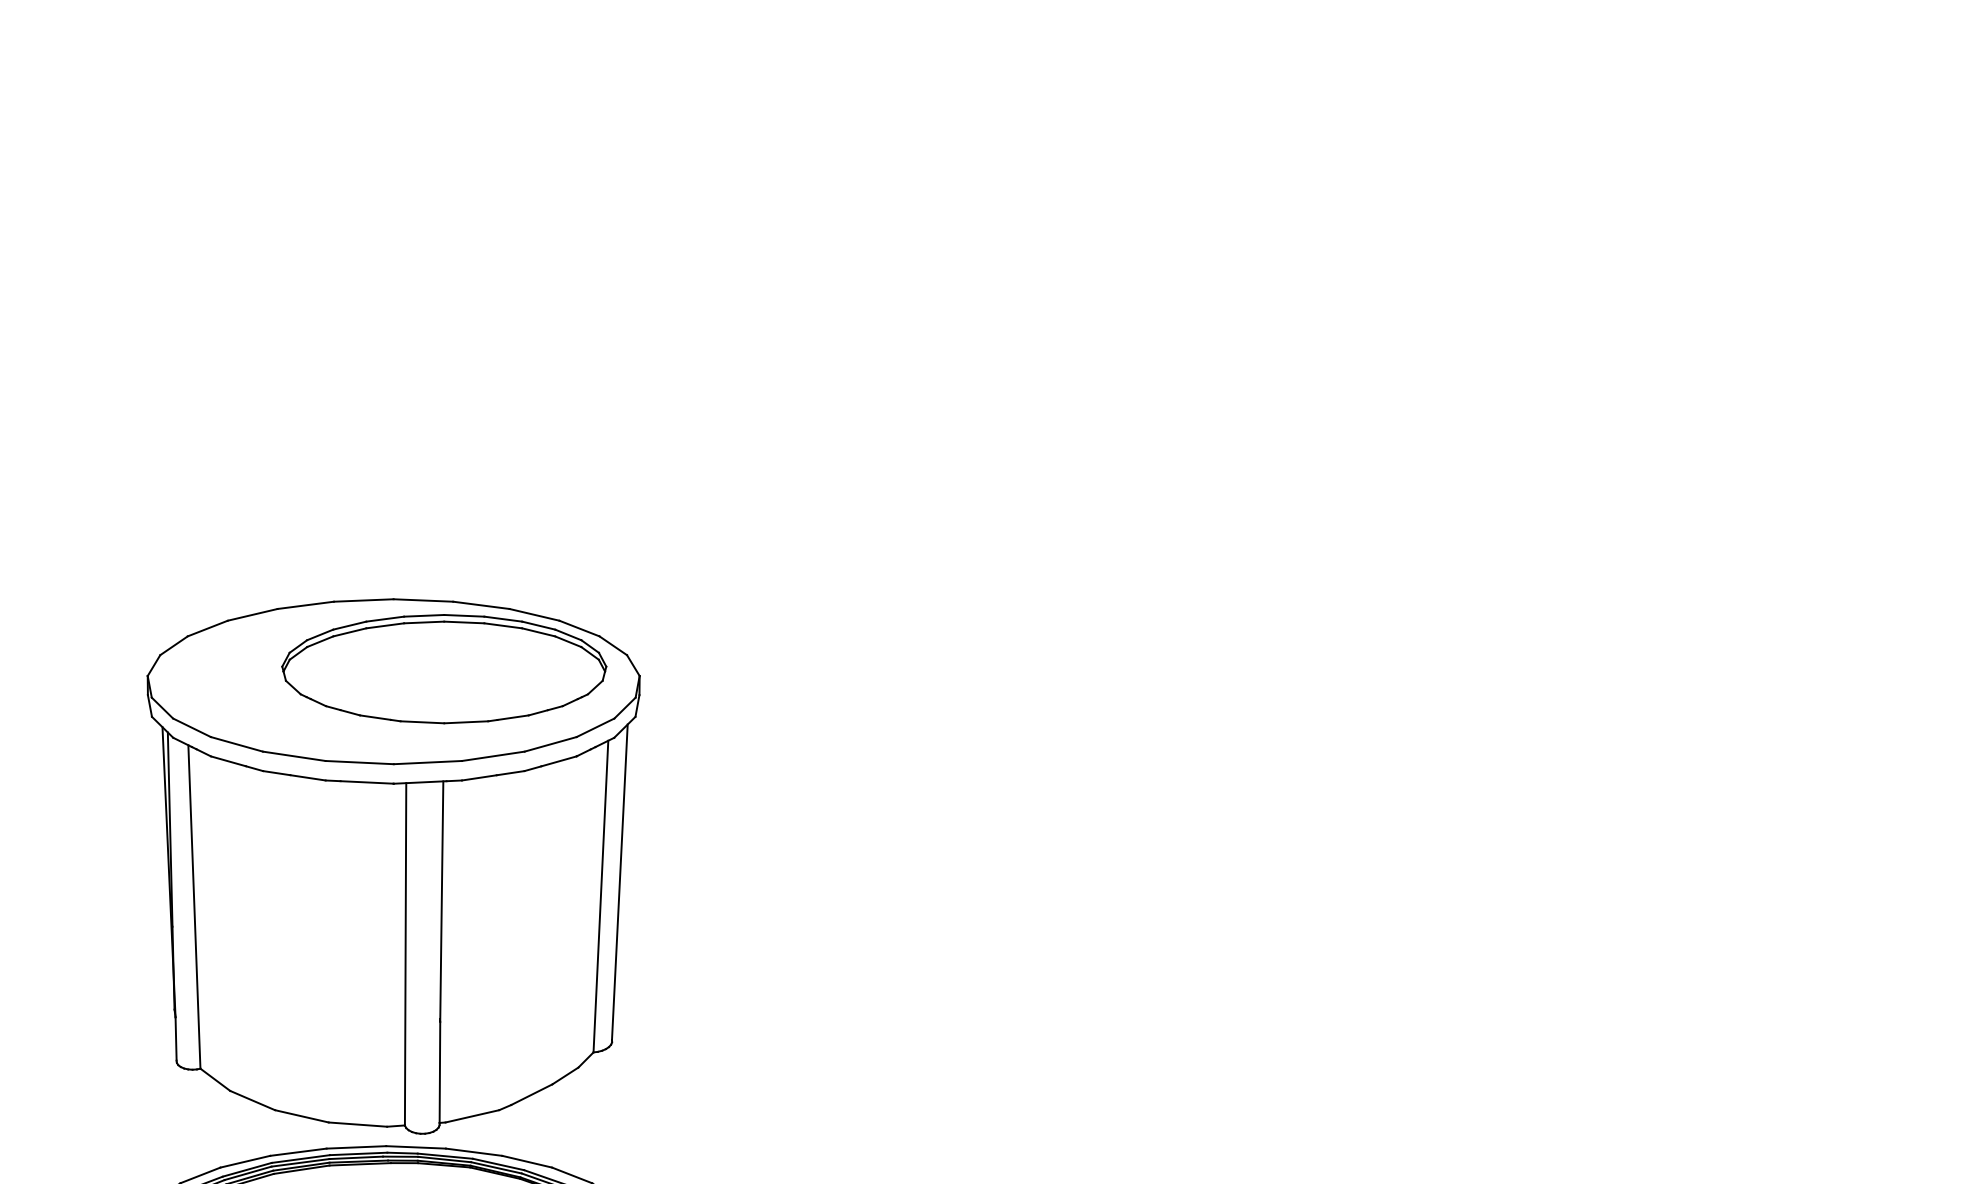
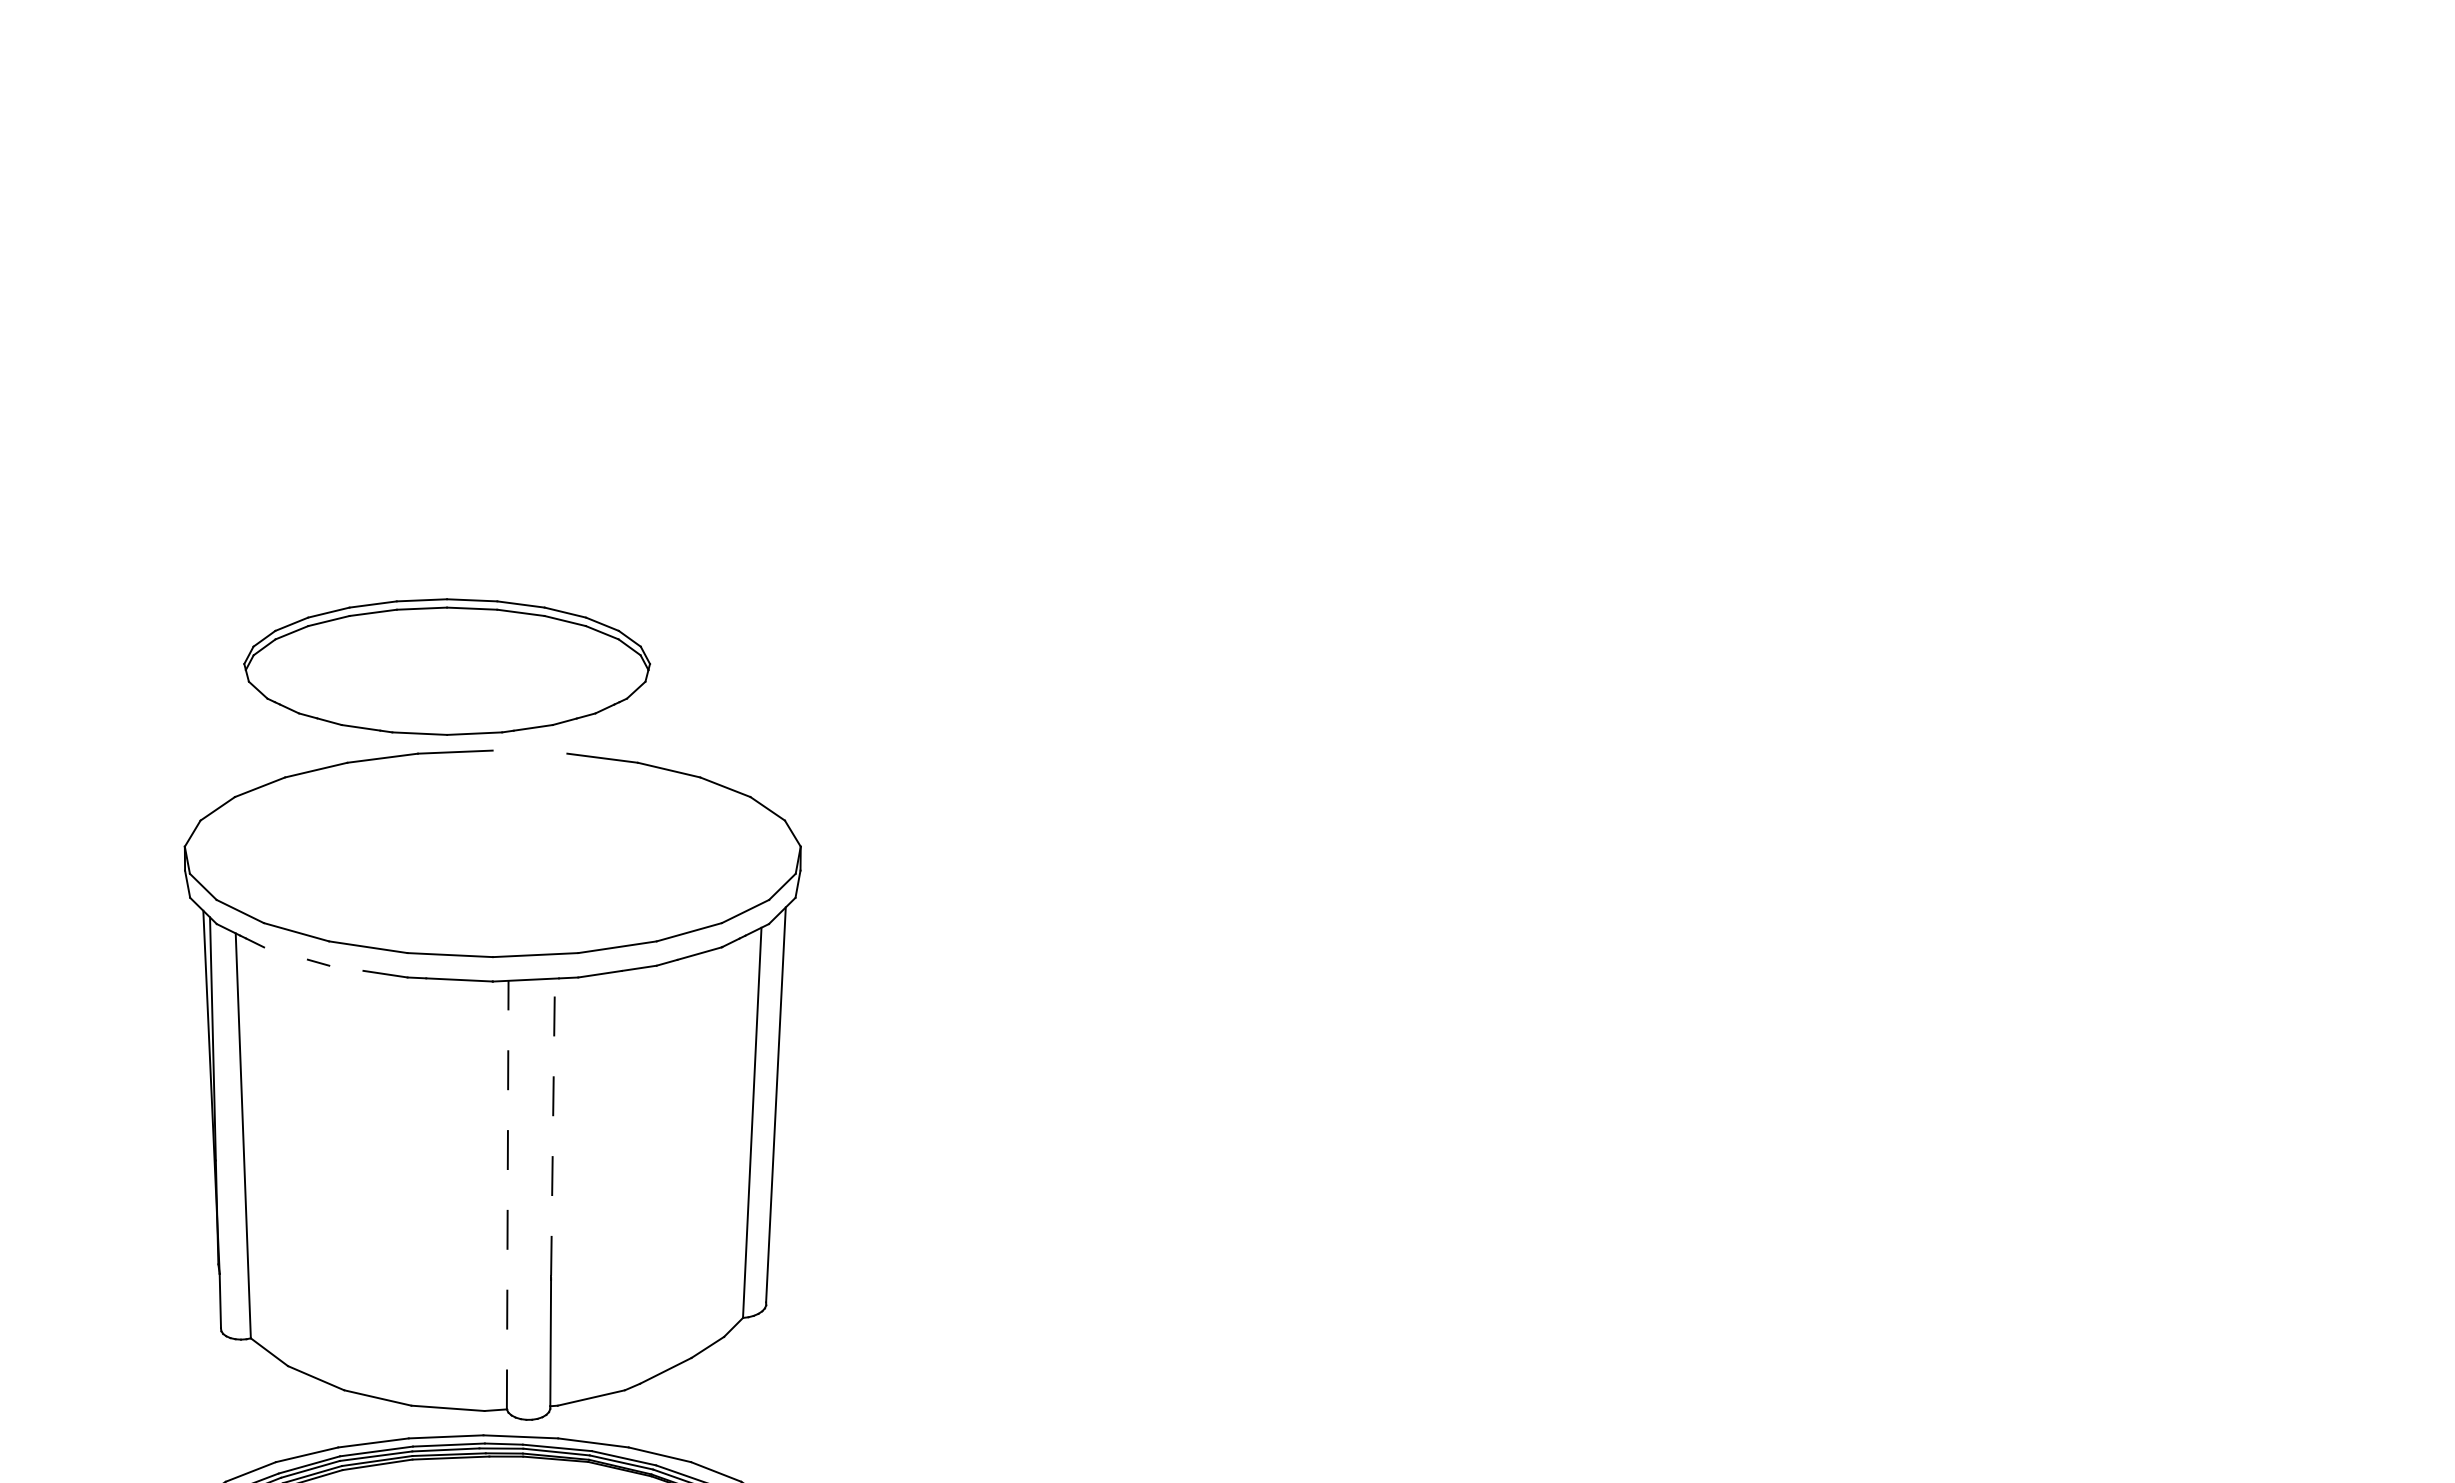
line: (423, 599) -> (529, 751), removed
part: (444, 668) -> (447, 666), moved
line: (228, 761) -> (285, 953), removed
line: (276, 772) -> (346, 967), removed
line: (442, 900) -> (553, 1127), solid -> dashed
line: (405, 953) -> (507, 1194), solid -> dashed

